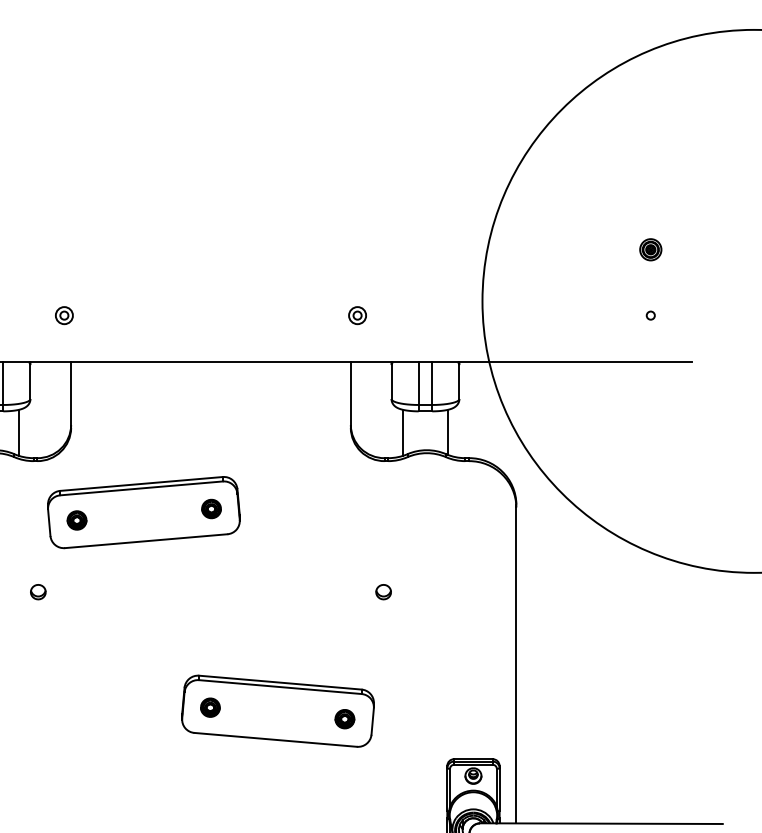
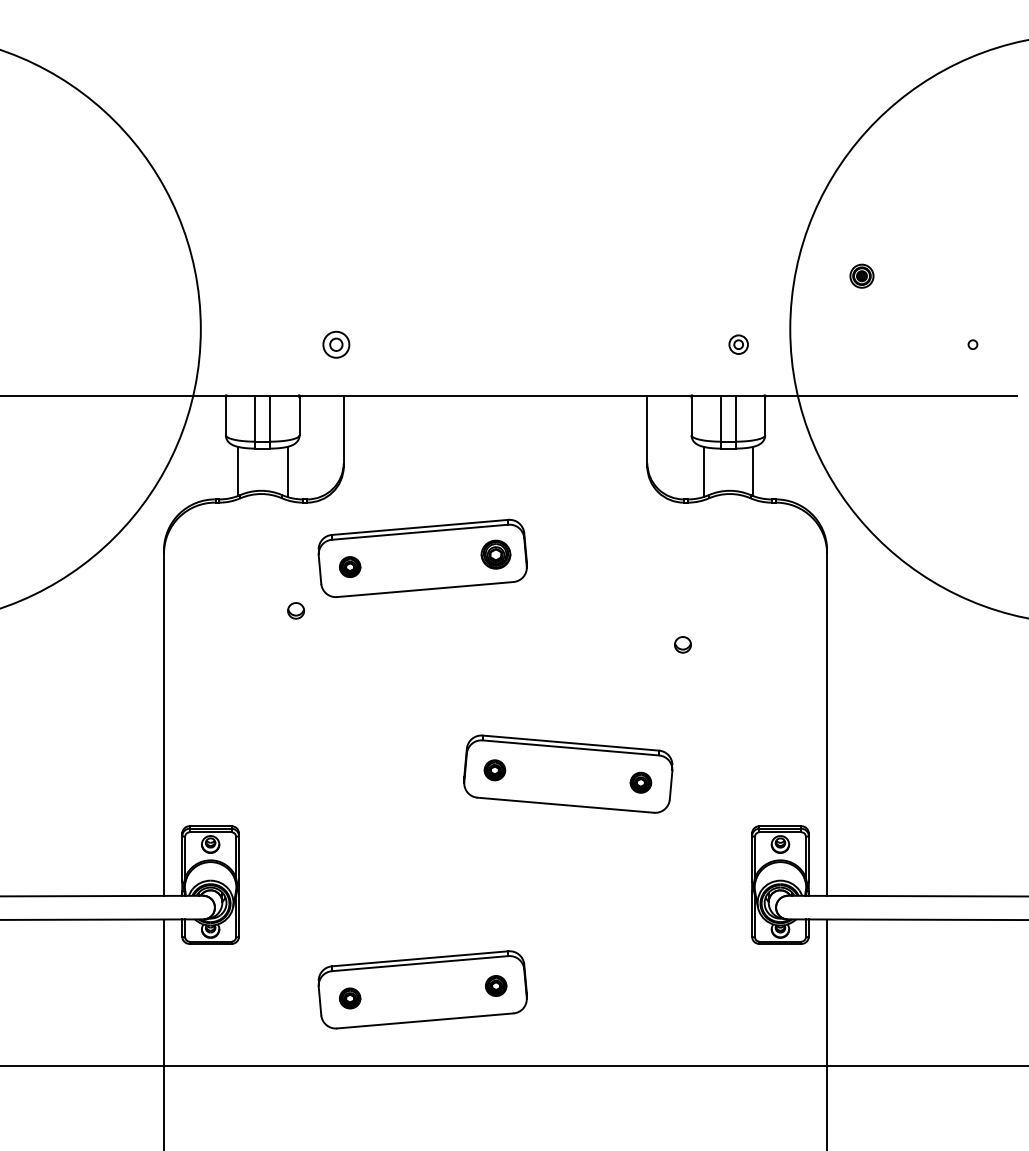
part: (650, 249) -> (861, 275), moved
part: (64, 315) -> (336, 344), size x1.4
part: (357, 315) -> (738, 344), moved
part: (211, 508) -> (496, 554), size x1.4
part: (37, 591) -> (295, 610), moved

